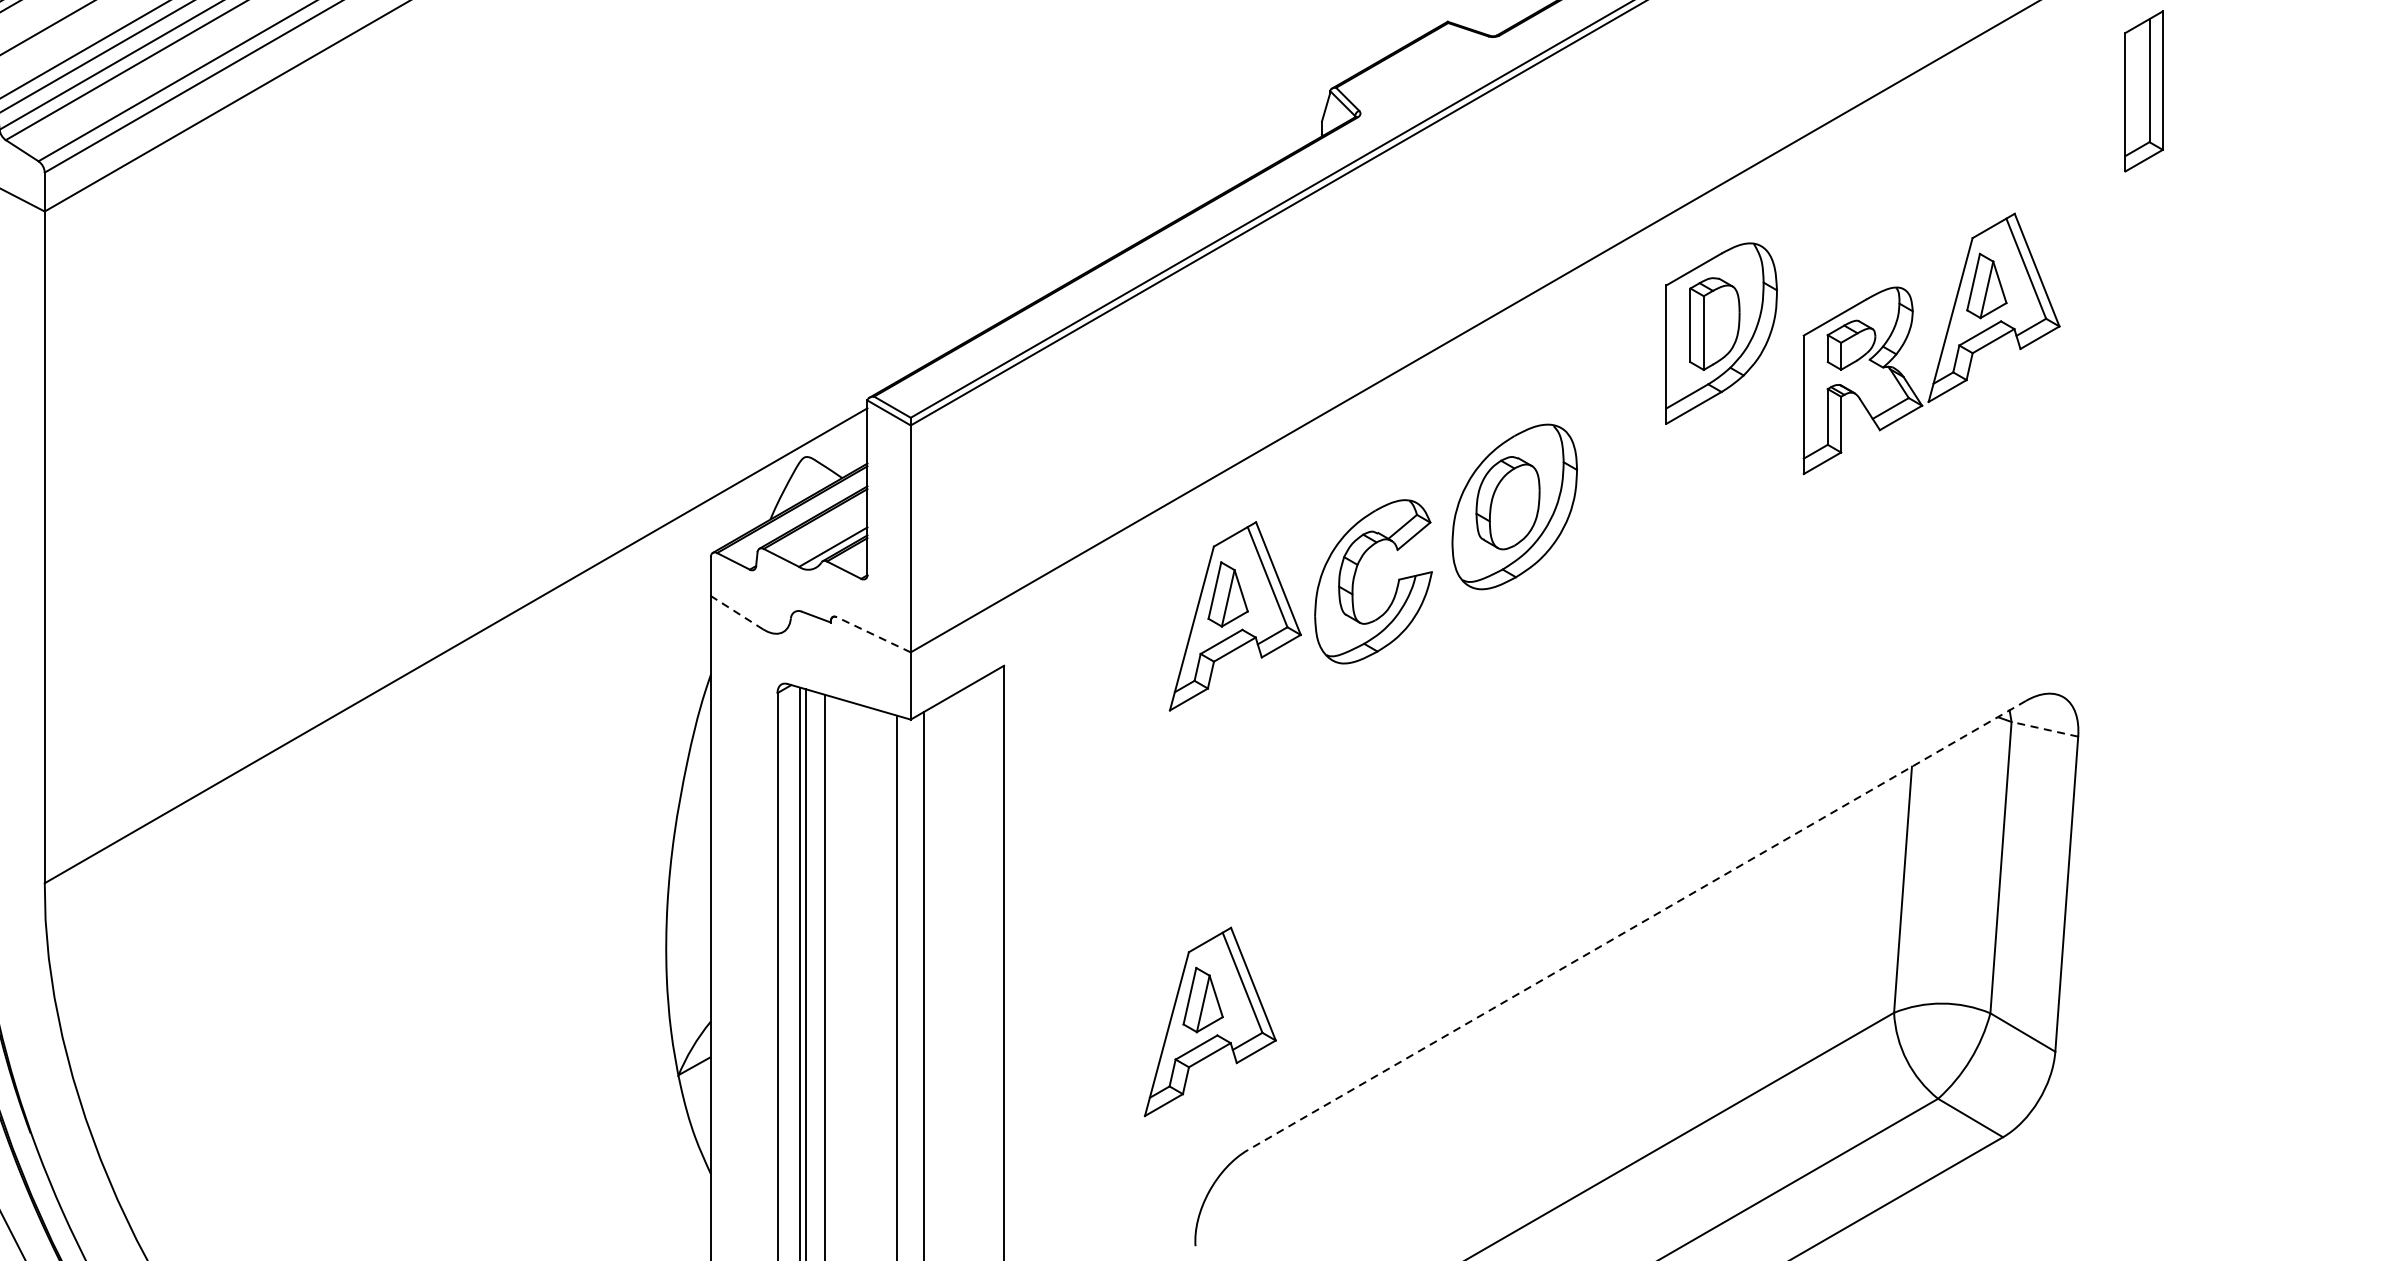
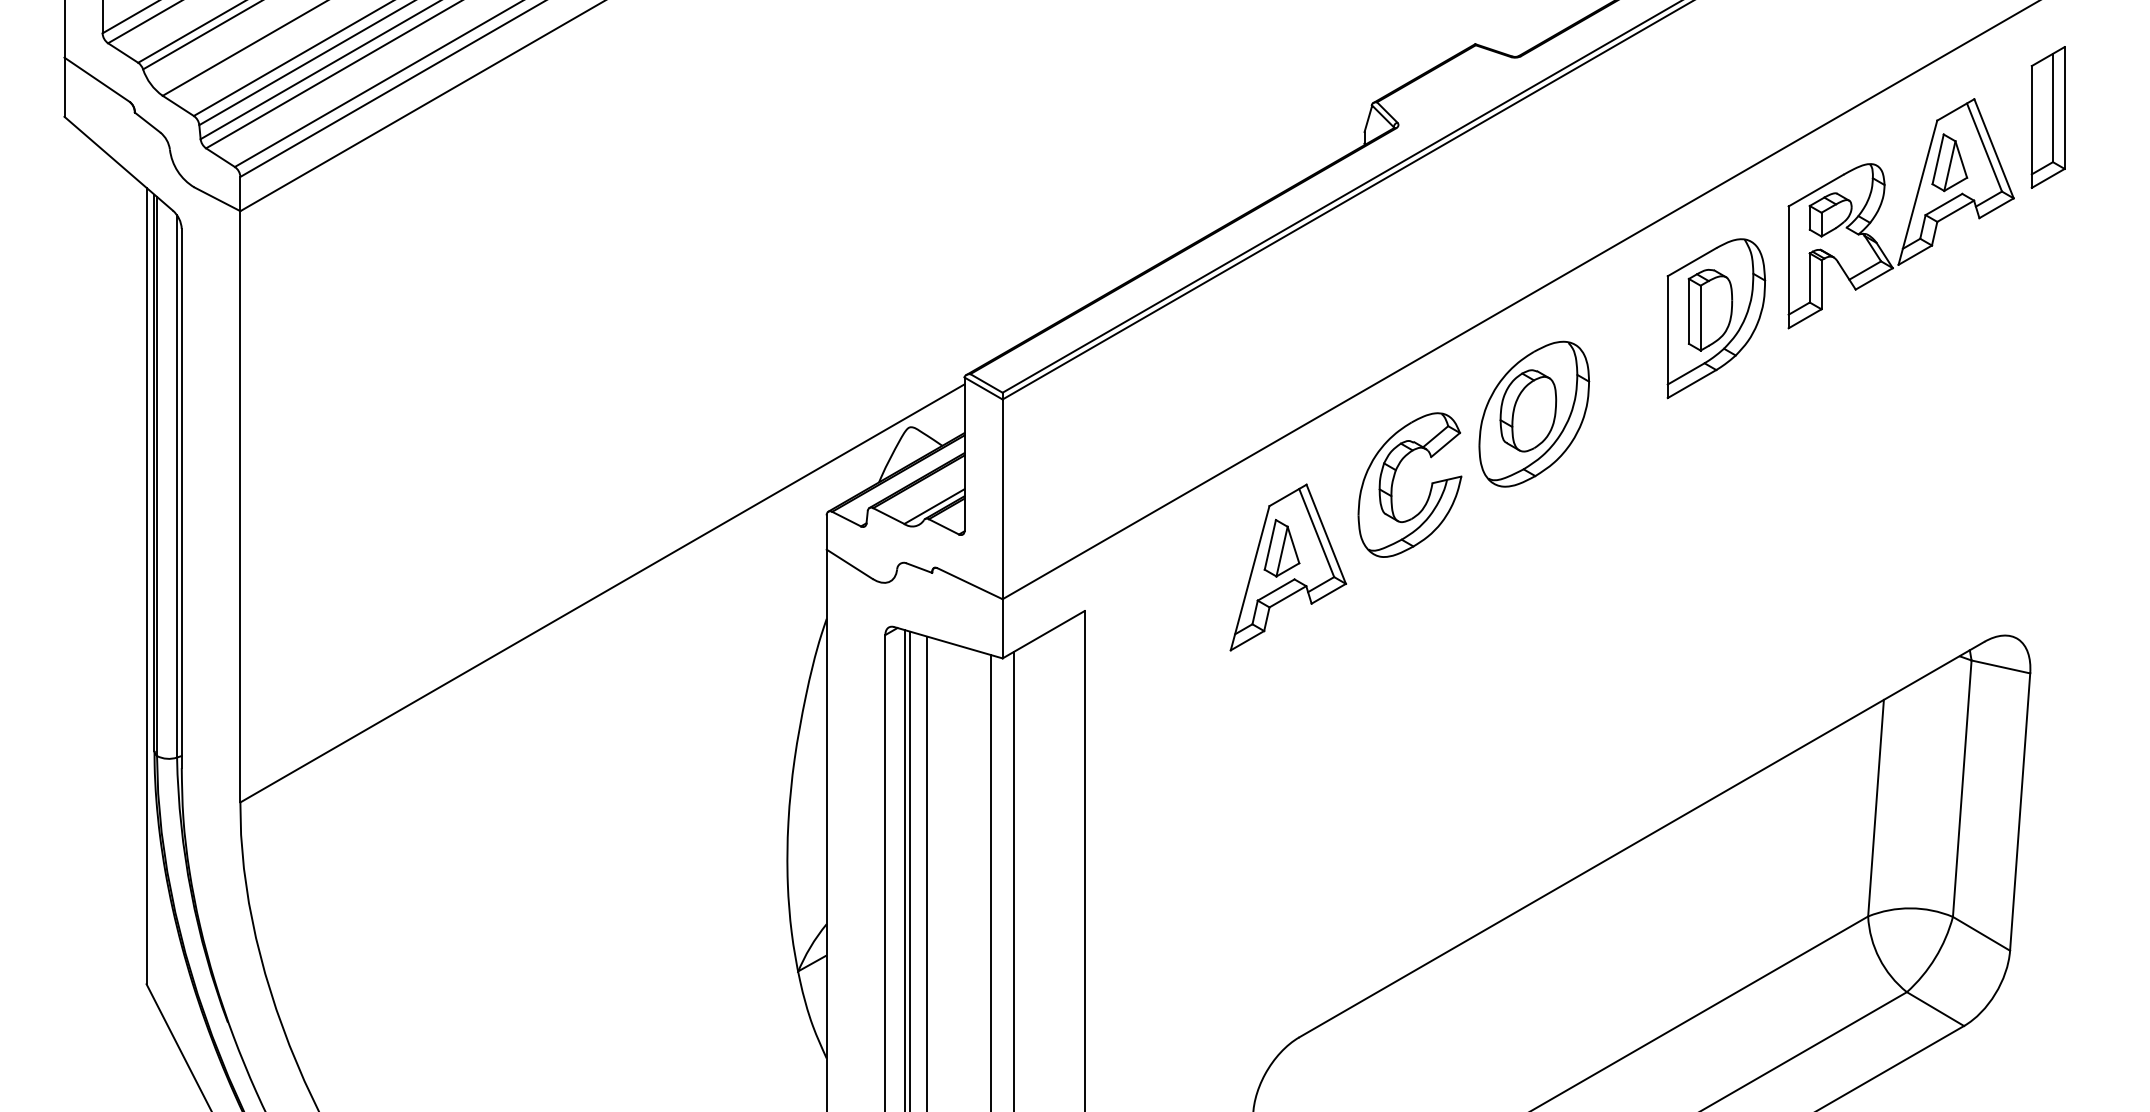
part: (2143, 91) -> (2047, 117), moved
part: (1942, 345) -> (1910, 215), moved
part: (1515, 506) -> (1534, 413), moved
part: (1355, 575) -> (1394, 479), moved
line: (736, 612) -> (849, 564), dashed -> solid
line: (873, 634) -> (969, 583), dashed -> solid
line: (2044, 728) -> (2000, 666), dashed -> solid
line: (1636, 925) -> (1641, 839), dashed -> solid
part: (1209, 1021) -> (1265, 924), removed

